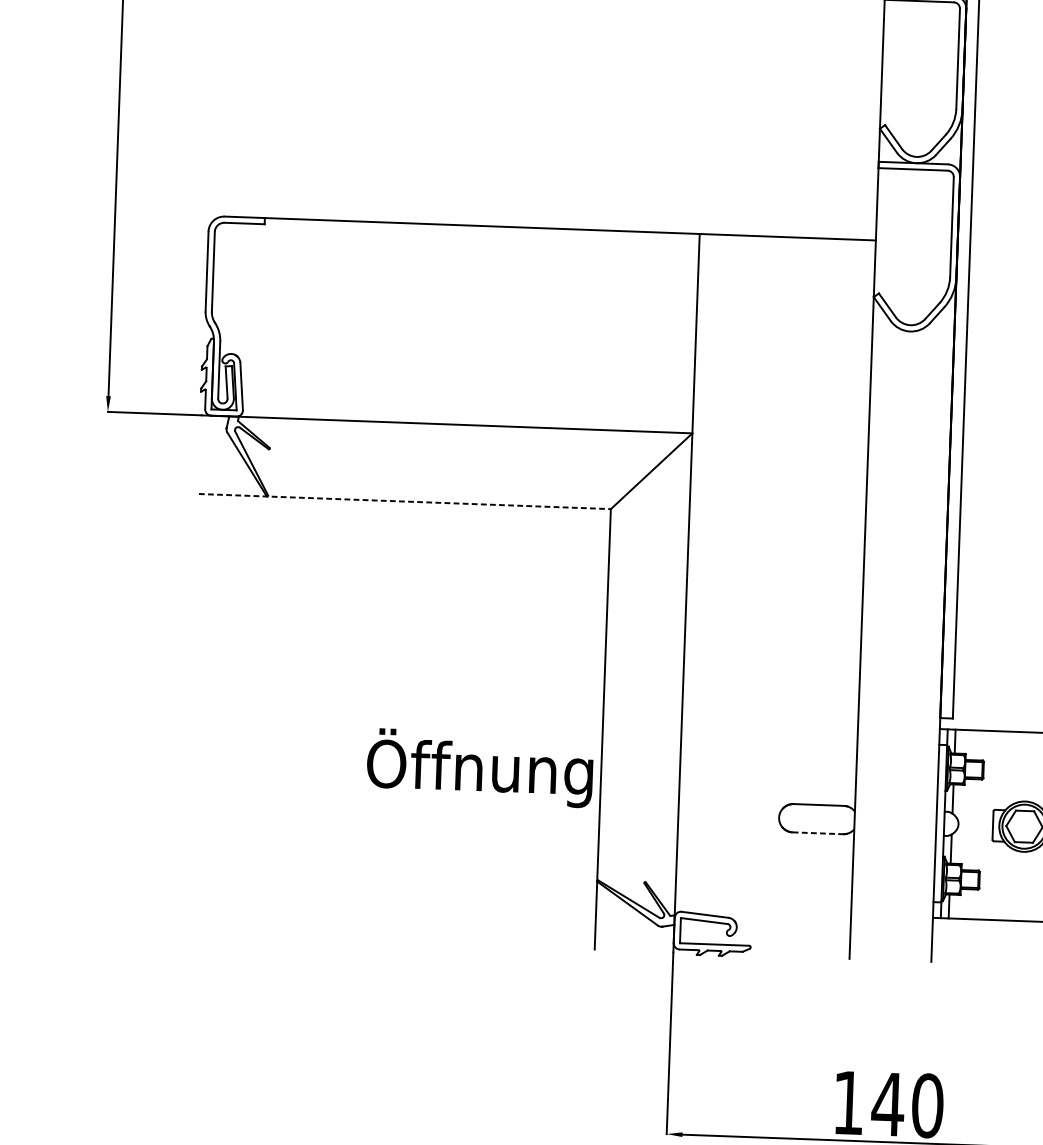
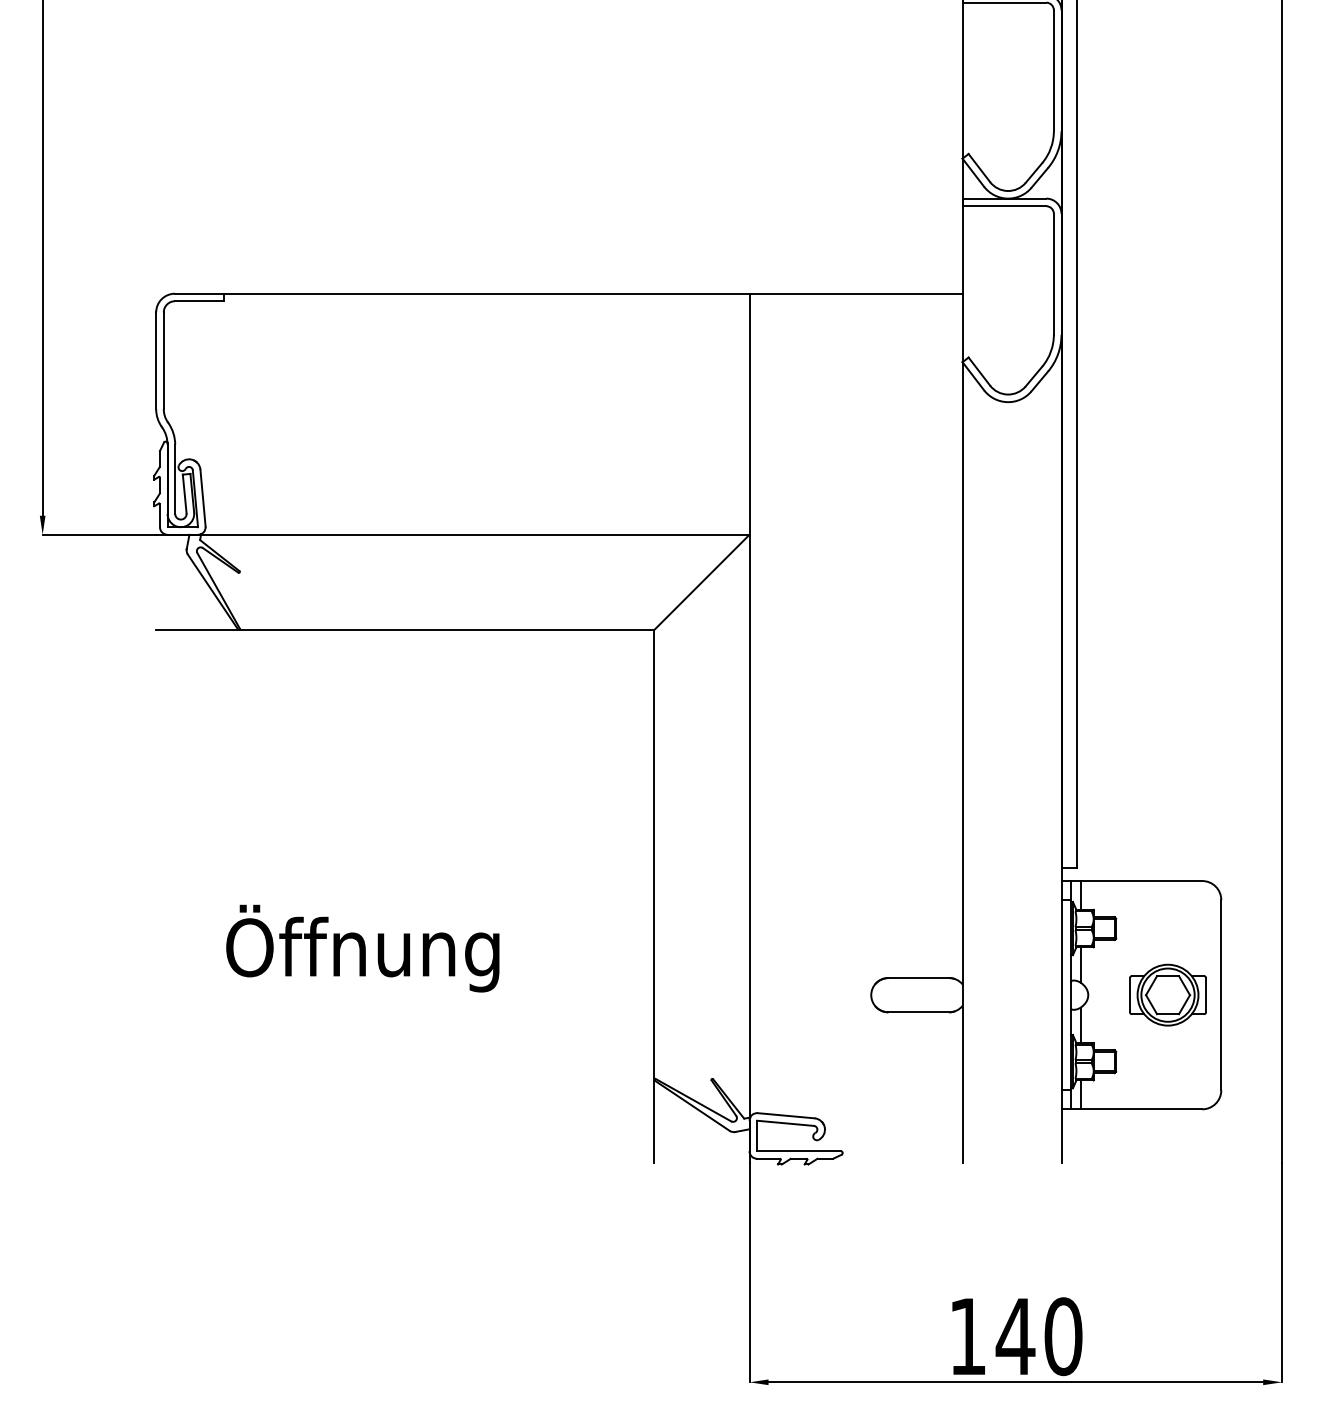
line: (405, 501) -> (405, 629), dashed -> solid
text: (479, 768) -> (362, 948), moved
line: (818, 833) -> (919, 1012), dashed -> solid

